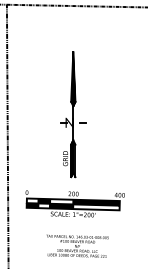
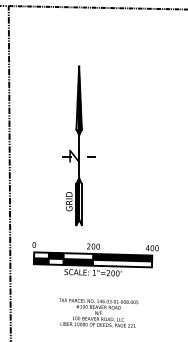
part: (73, 114) -> (79, 145), moved

